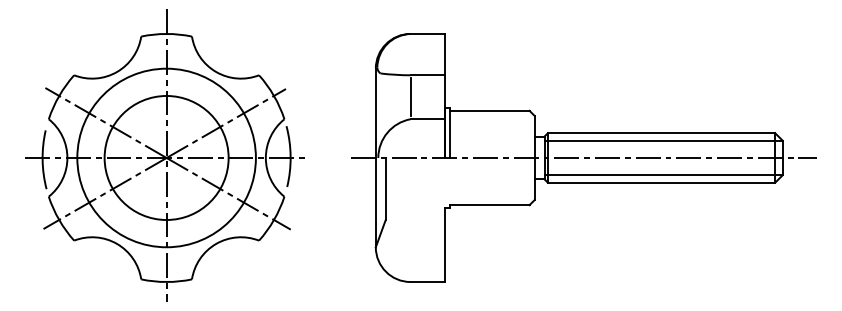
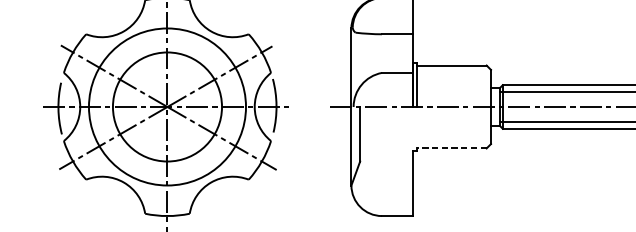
line: (410, 96) -> (381, 52), removed
line: (489, 205) -> (451, 148), solid -> dashed

